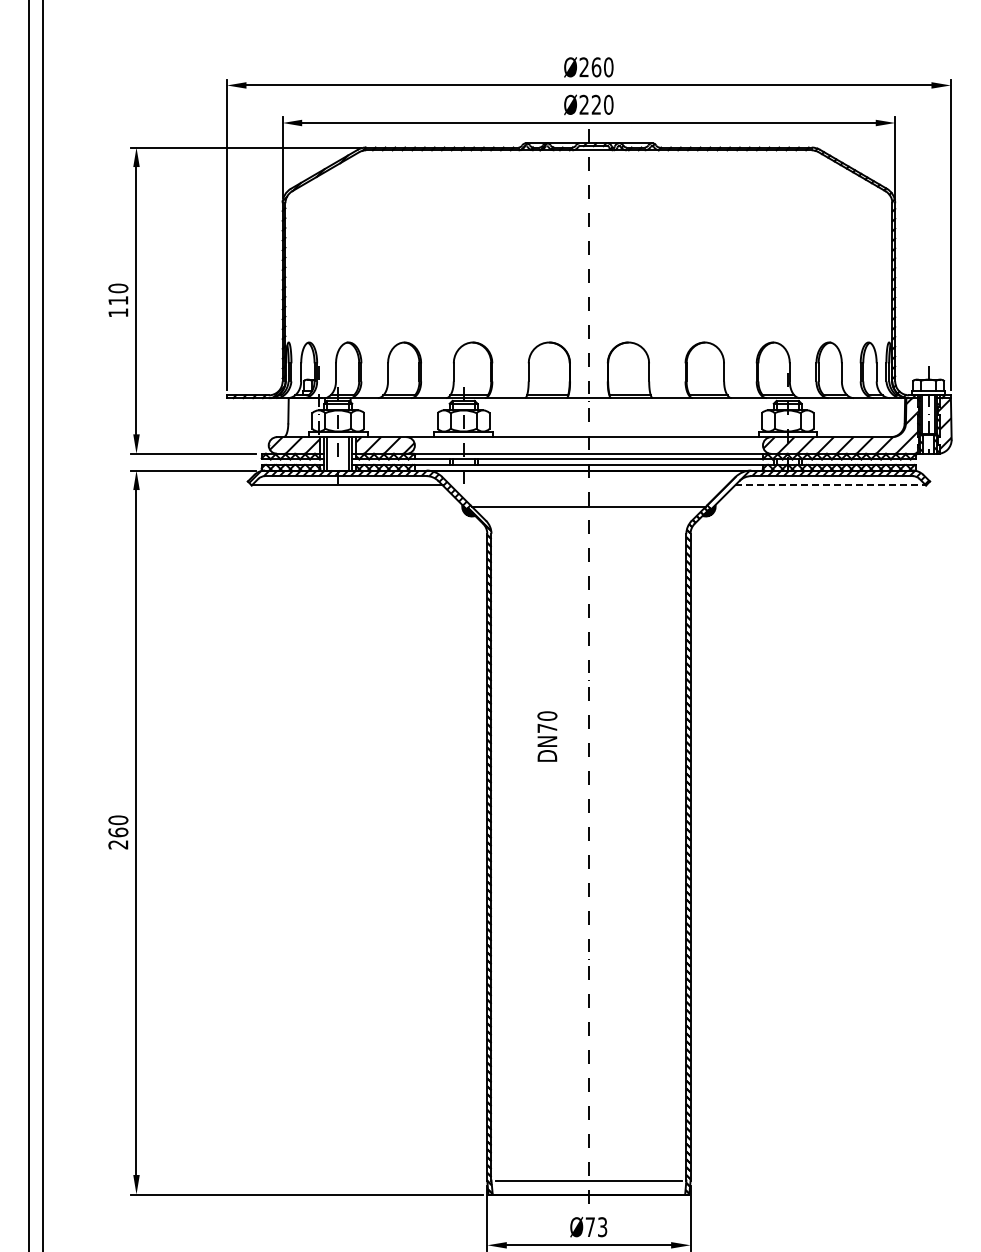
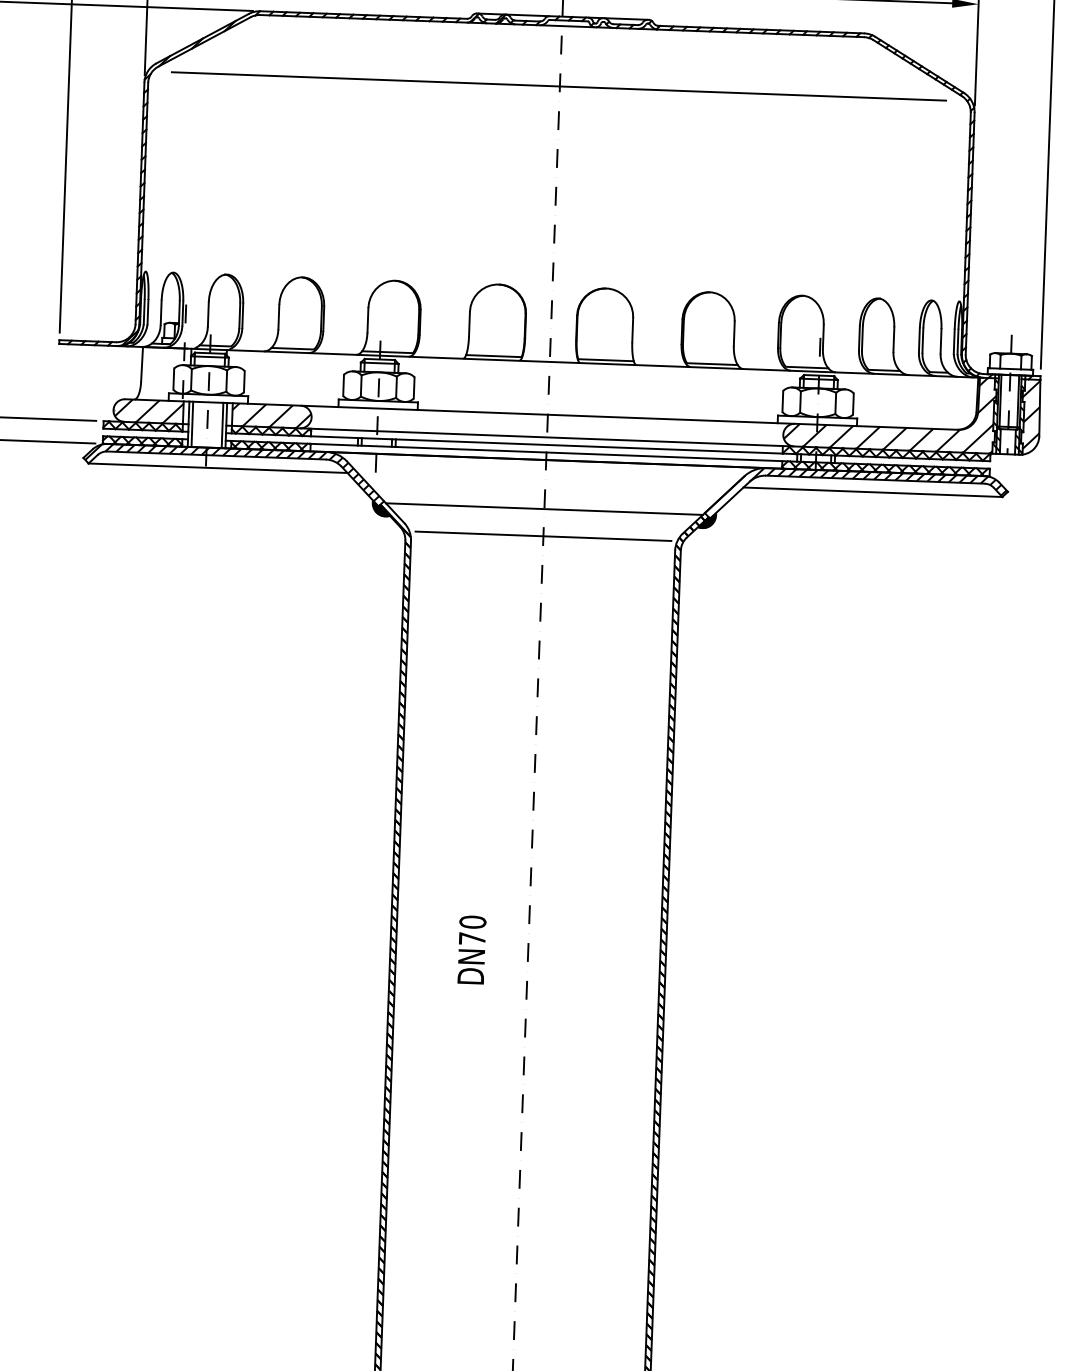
line: (587, 194) -> (557, 85), added
line: (830, 485) -> (872, 492), dashed -> solid
line: (588, 526) -> (542, 535), added
text: (547, 736) -> (472, 949), moved

